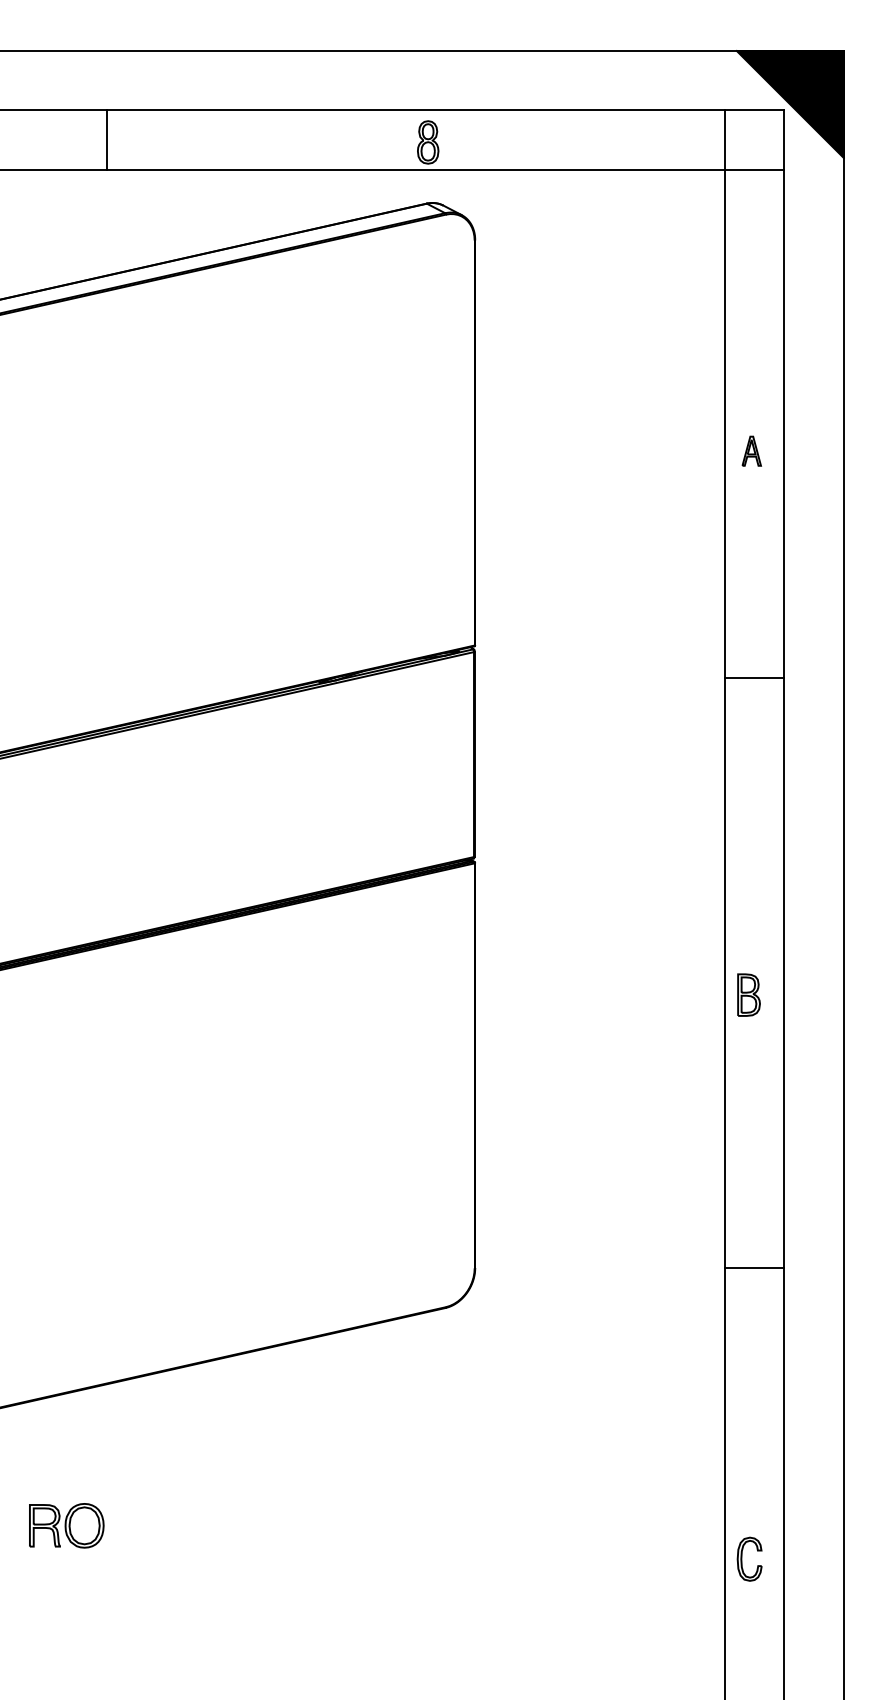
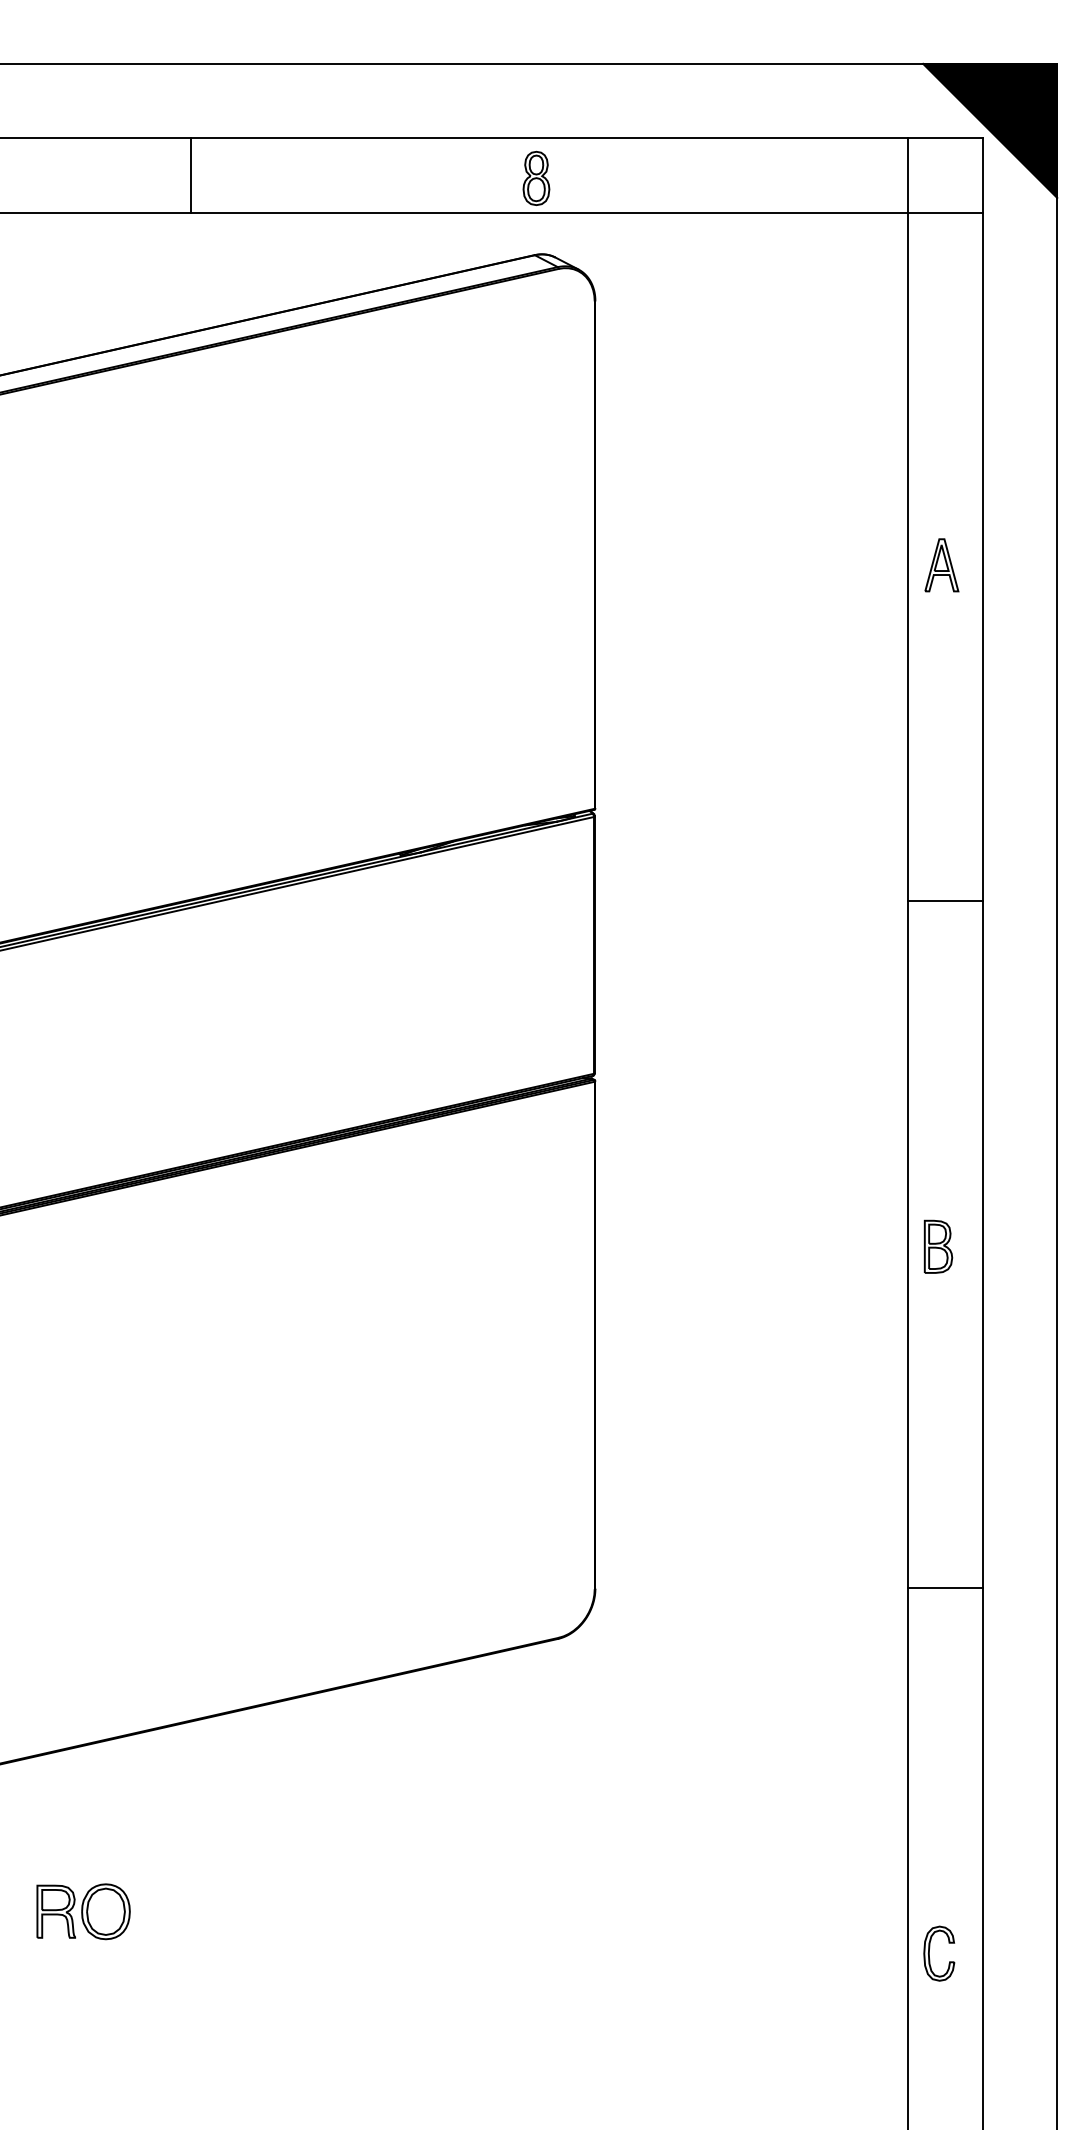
line: (107, 140) -> (191, 175), moved
part: (751, 451) -> (941, 565), size x1.43
line: (754, 678) -> (945, 900), moved

